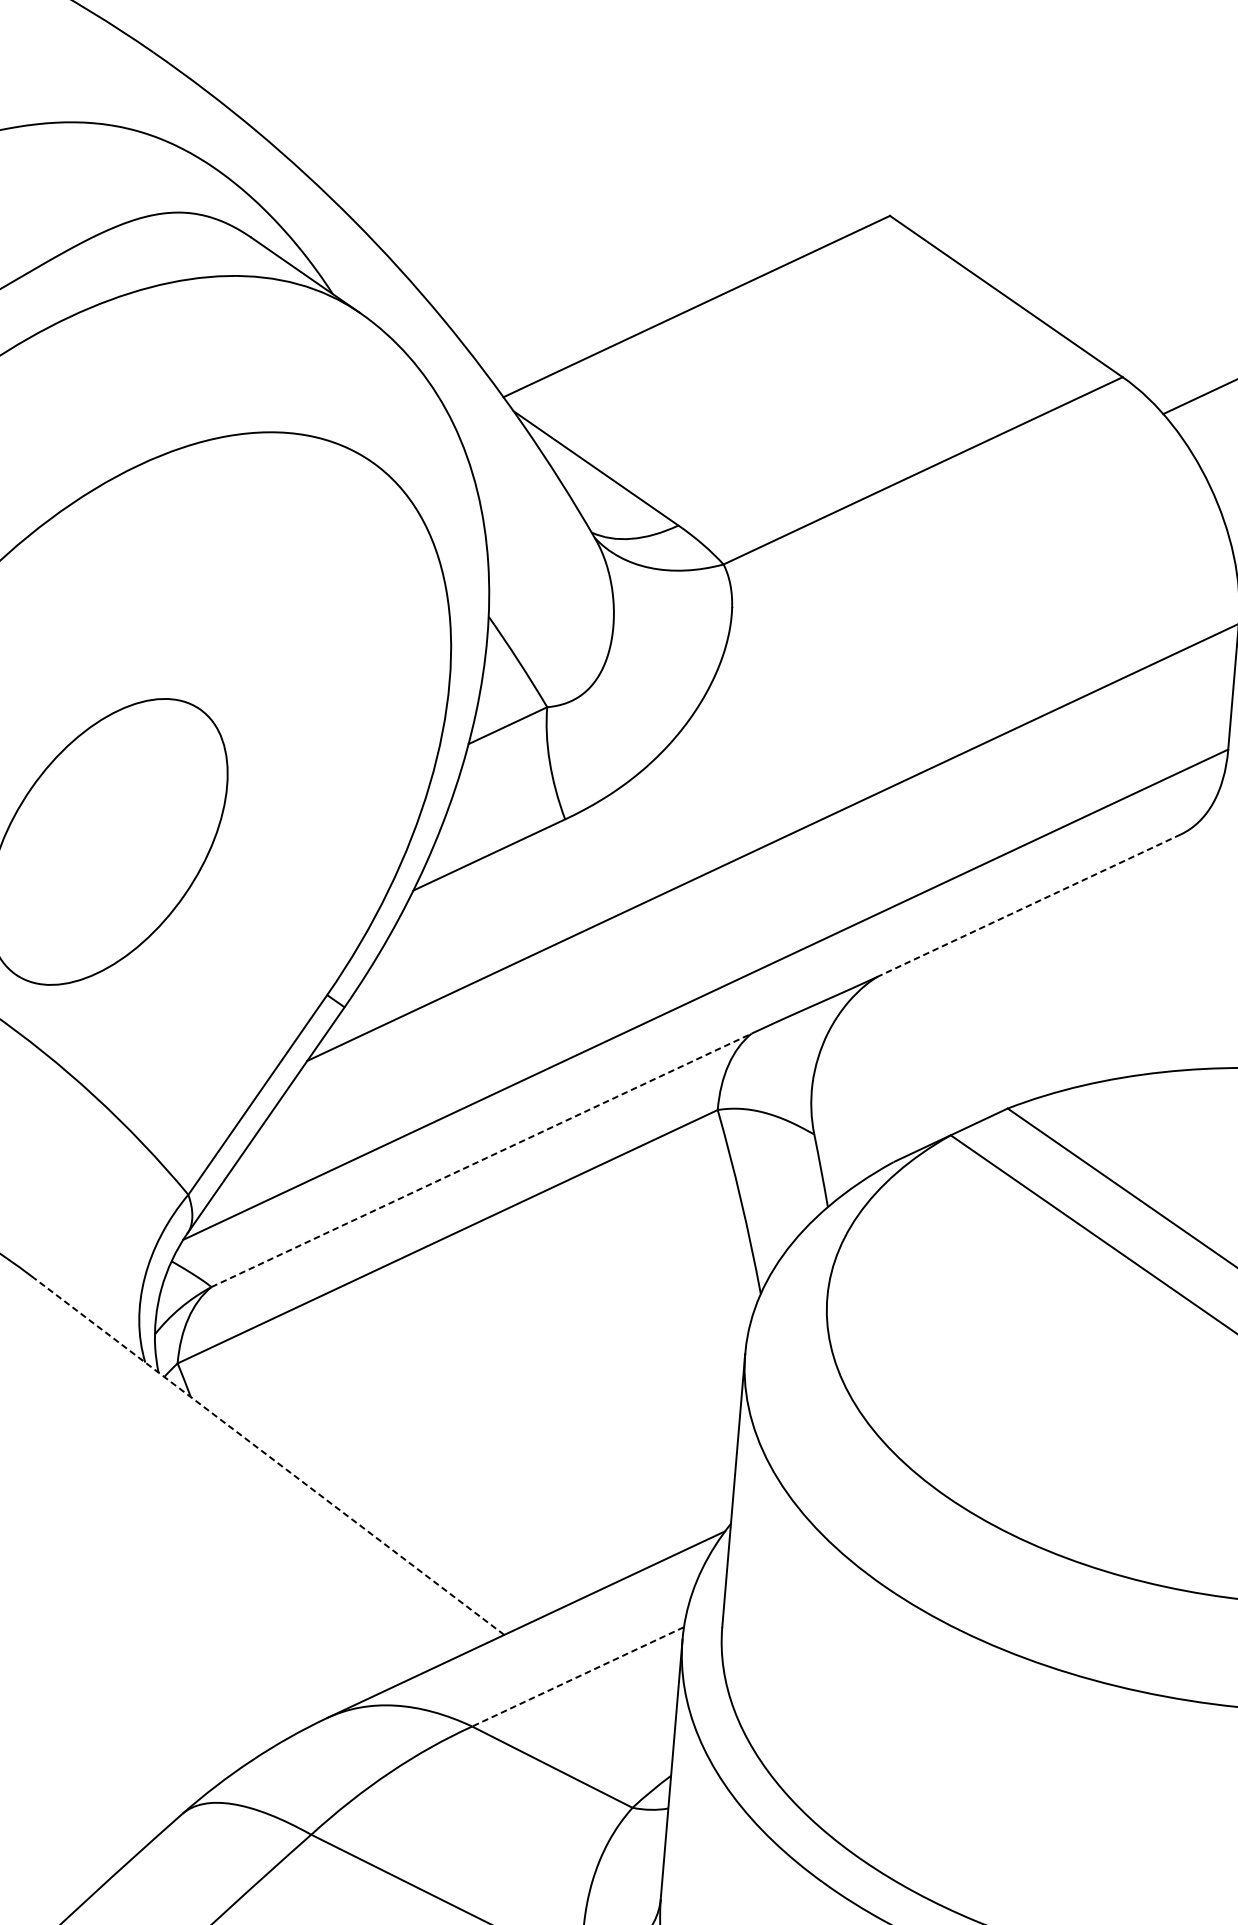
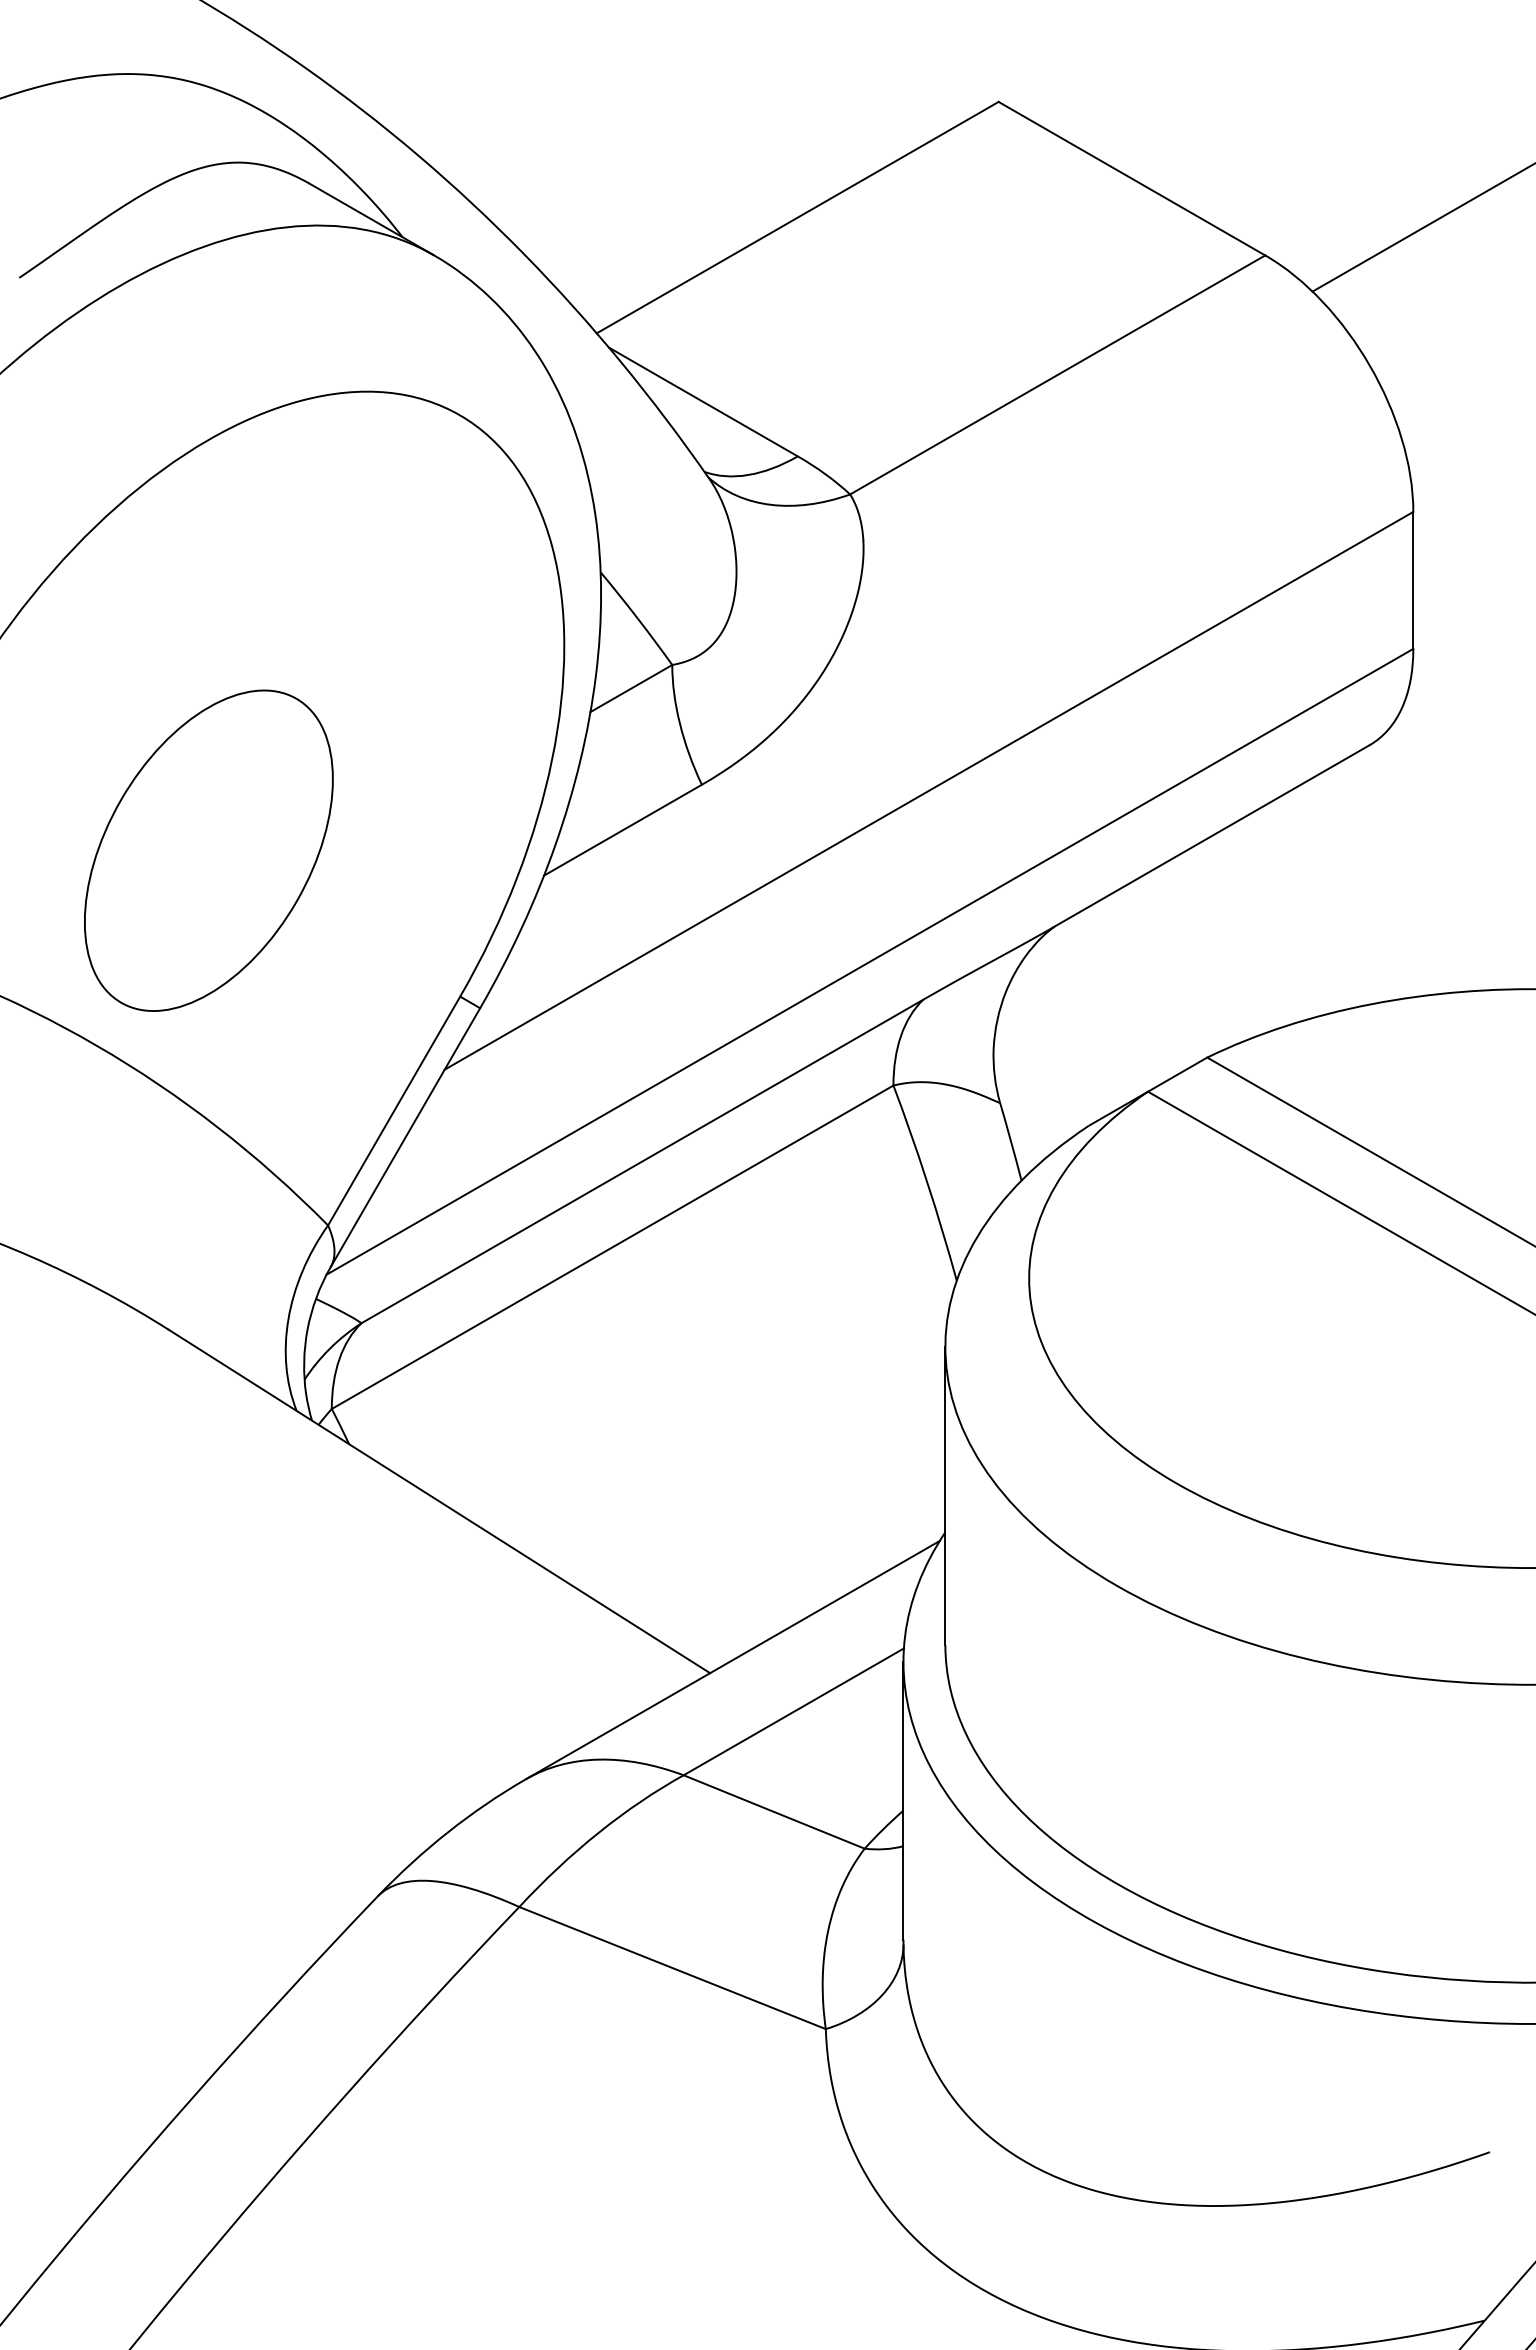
line: (1028, 906) -> (1211, 836), dashed -> solid
line: (481, 1160) -> (642, 1161), dashed -> solid
line: (269, 1456) -> (439, 1501), dashed -> solid
line: (577, 1677) -> (793, 1712), dashed -> solid

